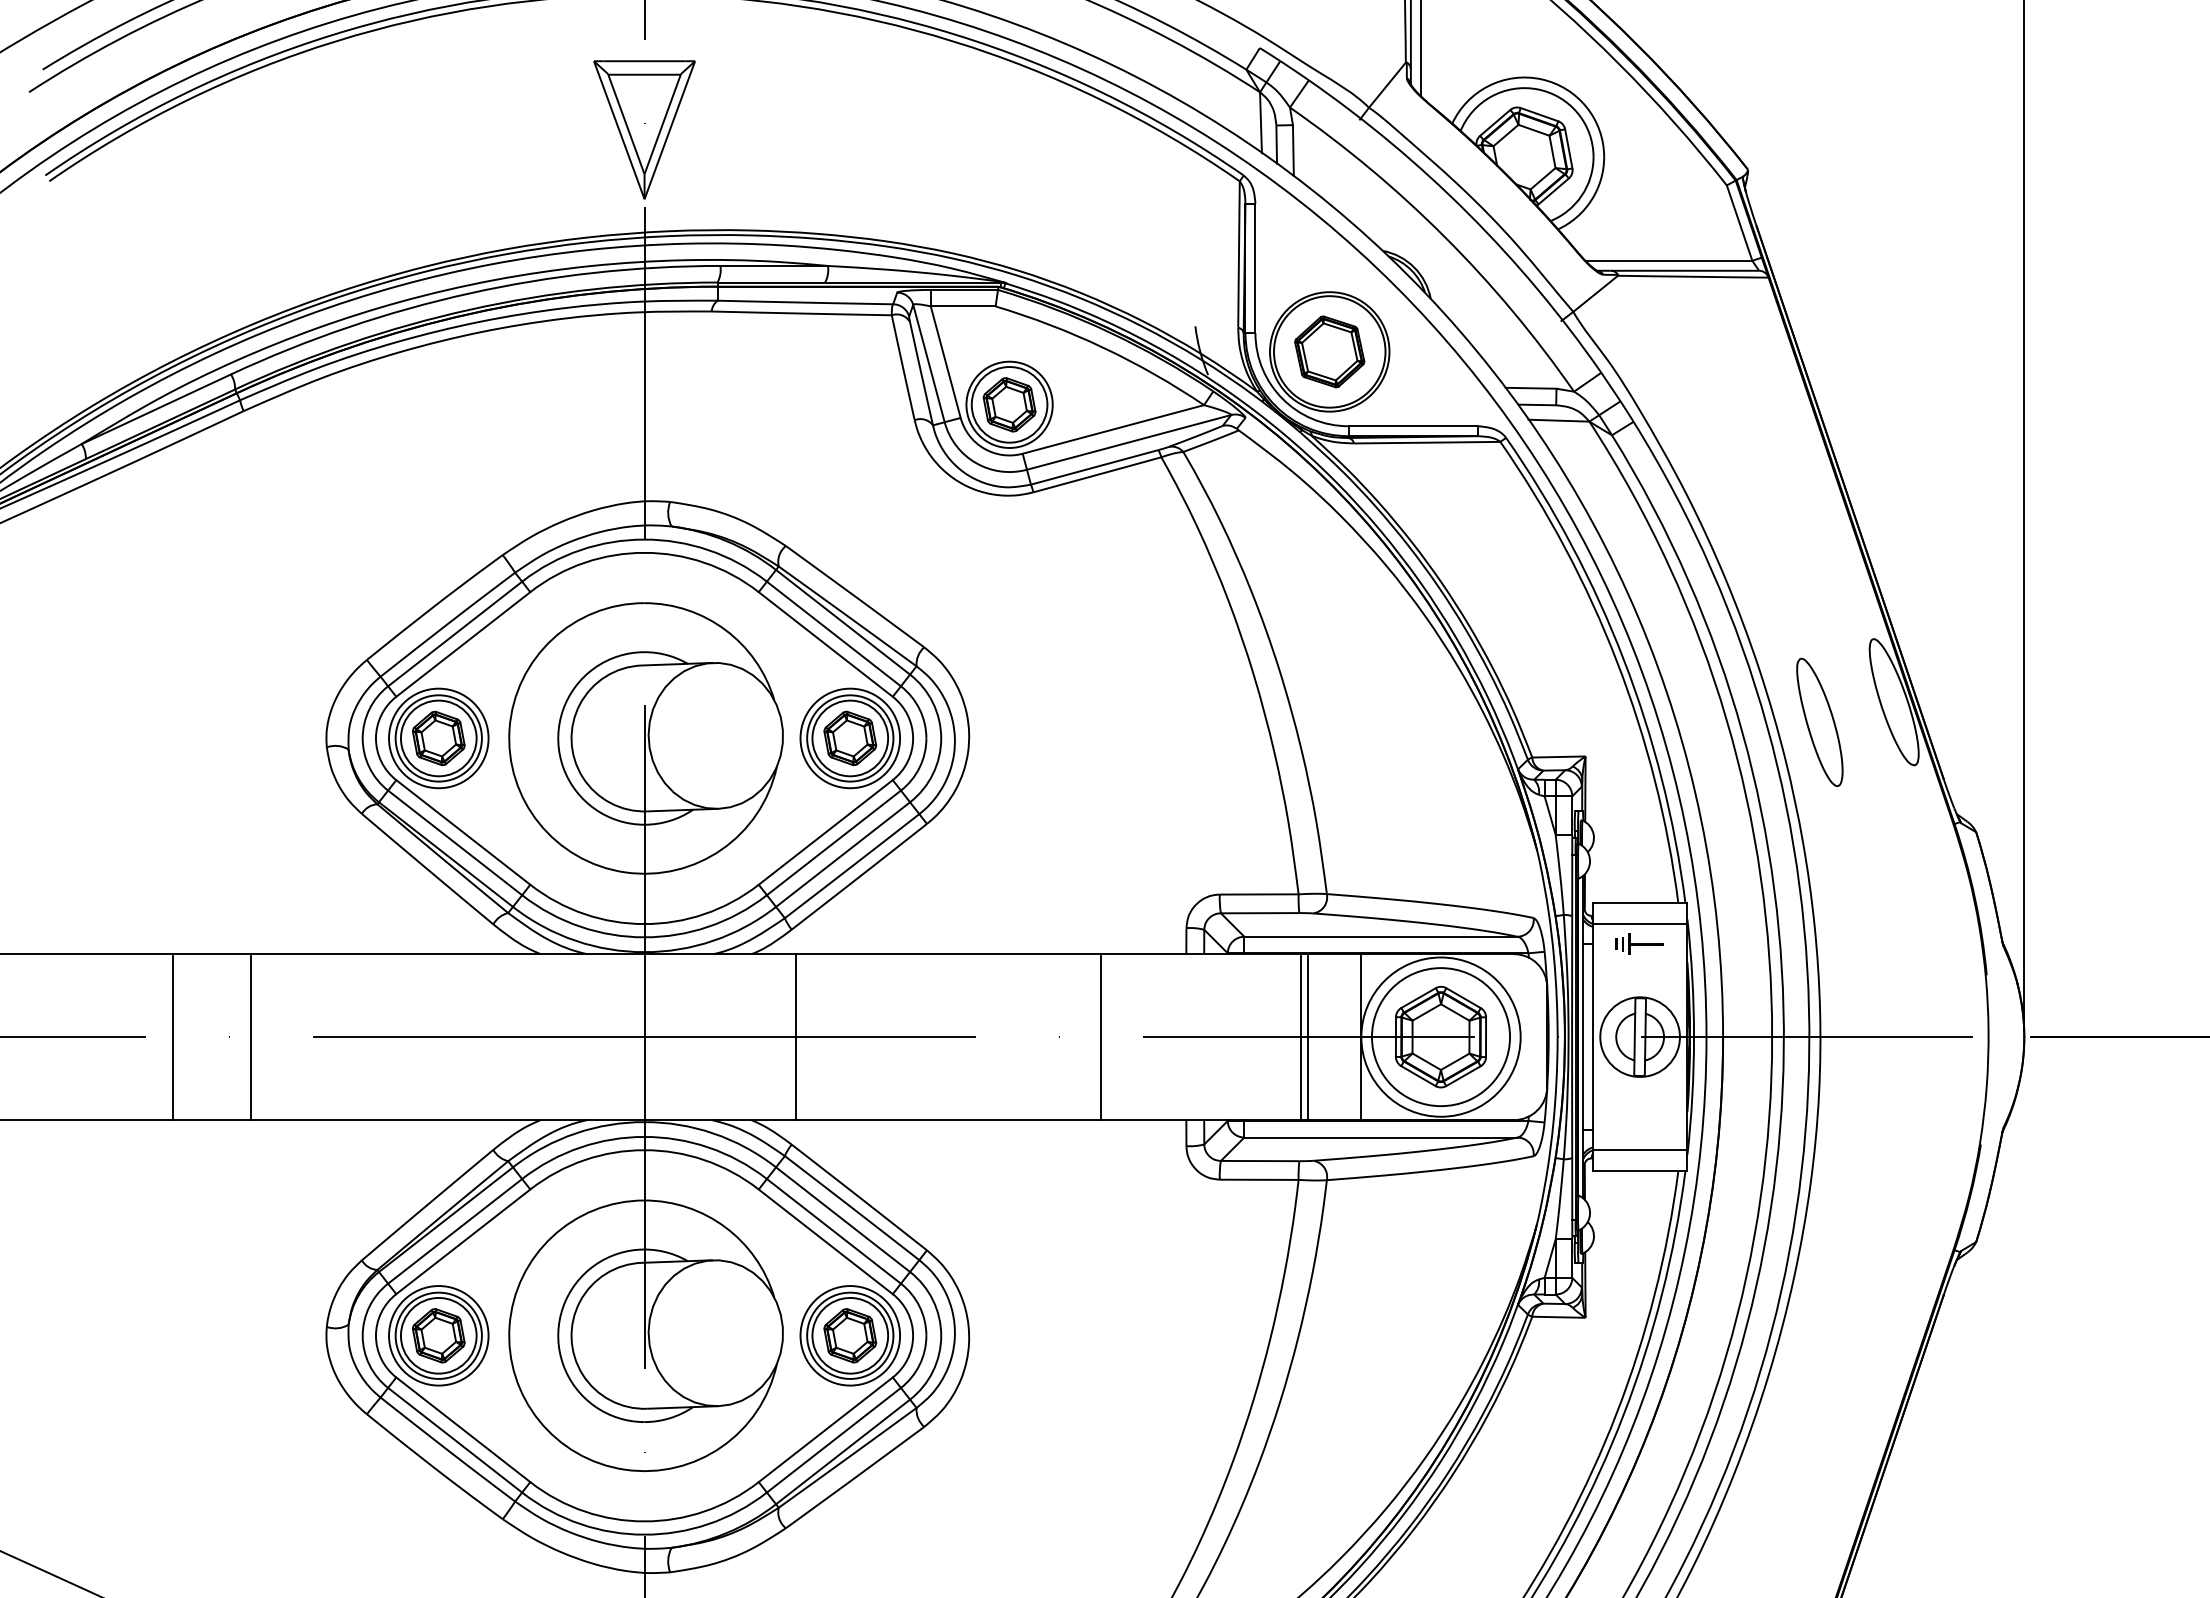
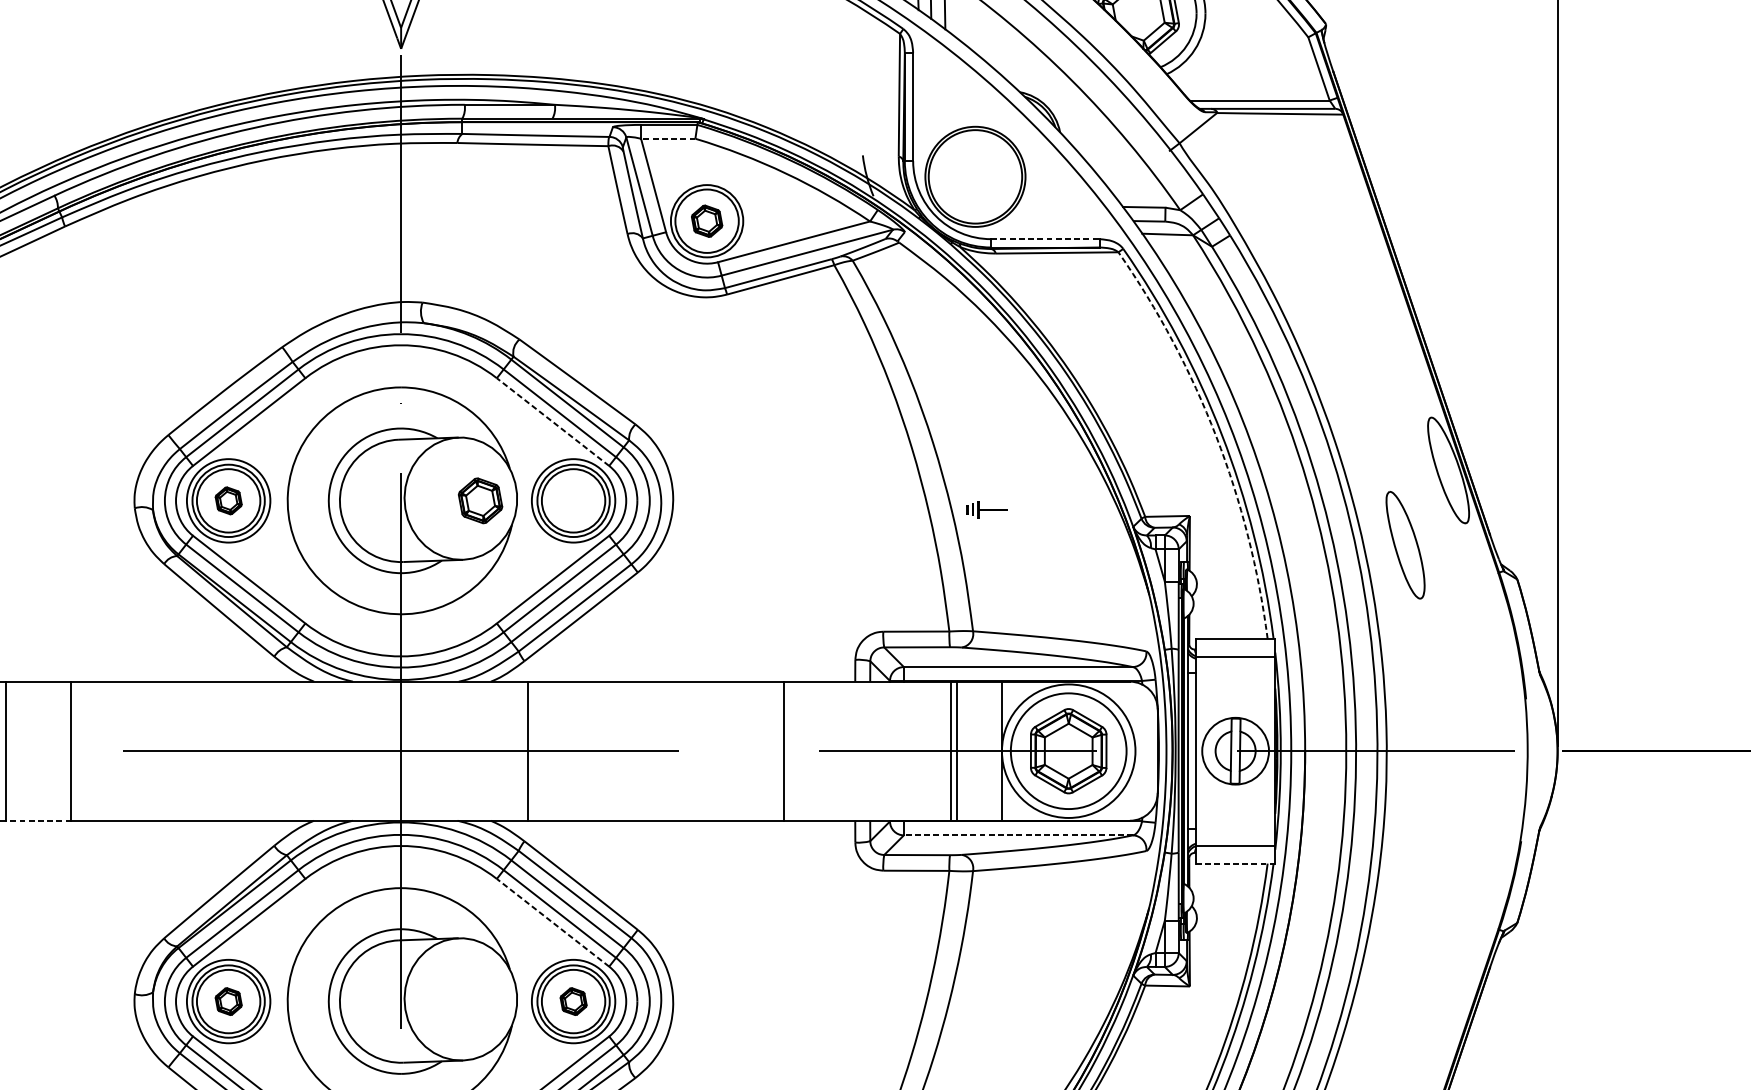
line: (962, 306) -> (667, 138), solid -> dashed
part: (1329, 351) -> (975, 176), removed
part: (1009, 404) -> (707, 220), size x0.7
line: (1413, 426) -> (1045, 239), solid -> dashed
line: (825, 644) -> (552, 422), solid -> dashed
arc: (1617, 661) -> (1216, 436), solid -> dashed
part: (1819, 721) -> (1405, 544), moved
part: (438, 738) -> (228, 500), size x0.6
part: (850, 738) -> (480, 500), moved
part: (1639, 943) -> (986, 509), moved
line: (211, 1120) -> (38, 821), solid -> dashed
line: (1381, 1137) -> (1018, 835), solid -> dashed
line: (1640, 1171) -> (1235, 863), solid -> dashed
line: (825, 1241) -> (552, 922), solid -> dashed
part: (438, 1335) -> (228, 1001), size x0.6
part: (850, 1335) -> (573, 1001), size x0.6

